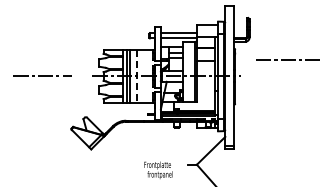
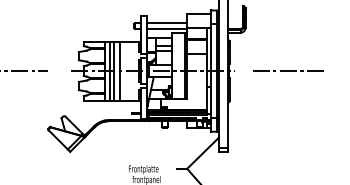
line: (287, 59) -> (287, 70), moved
line: (136, 76) -> (120, 71), dashed -> solid

